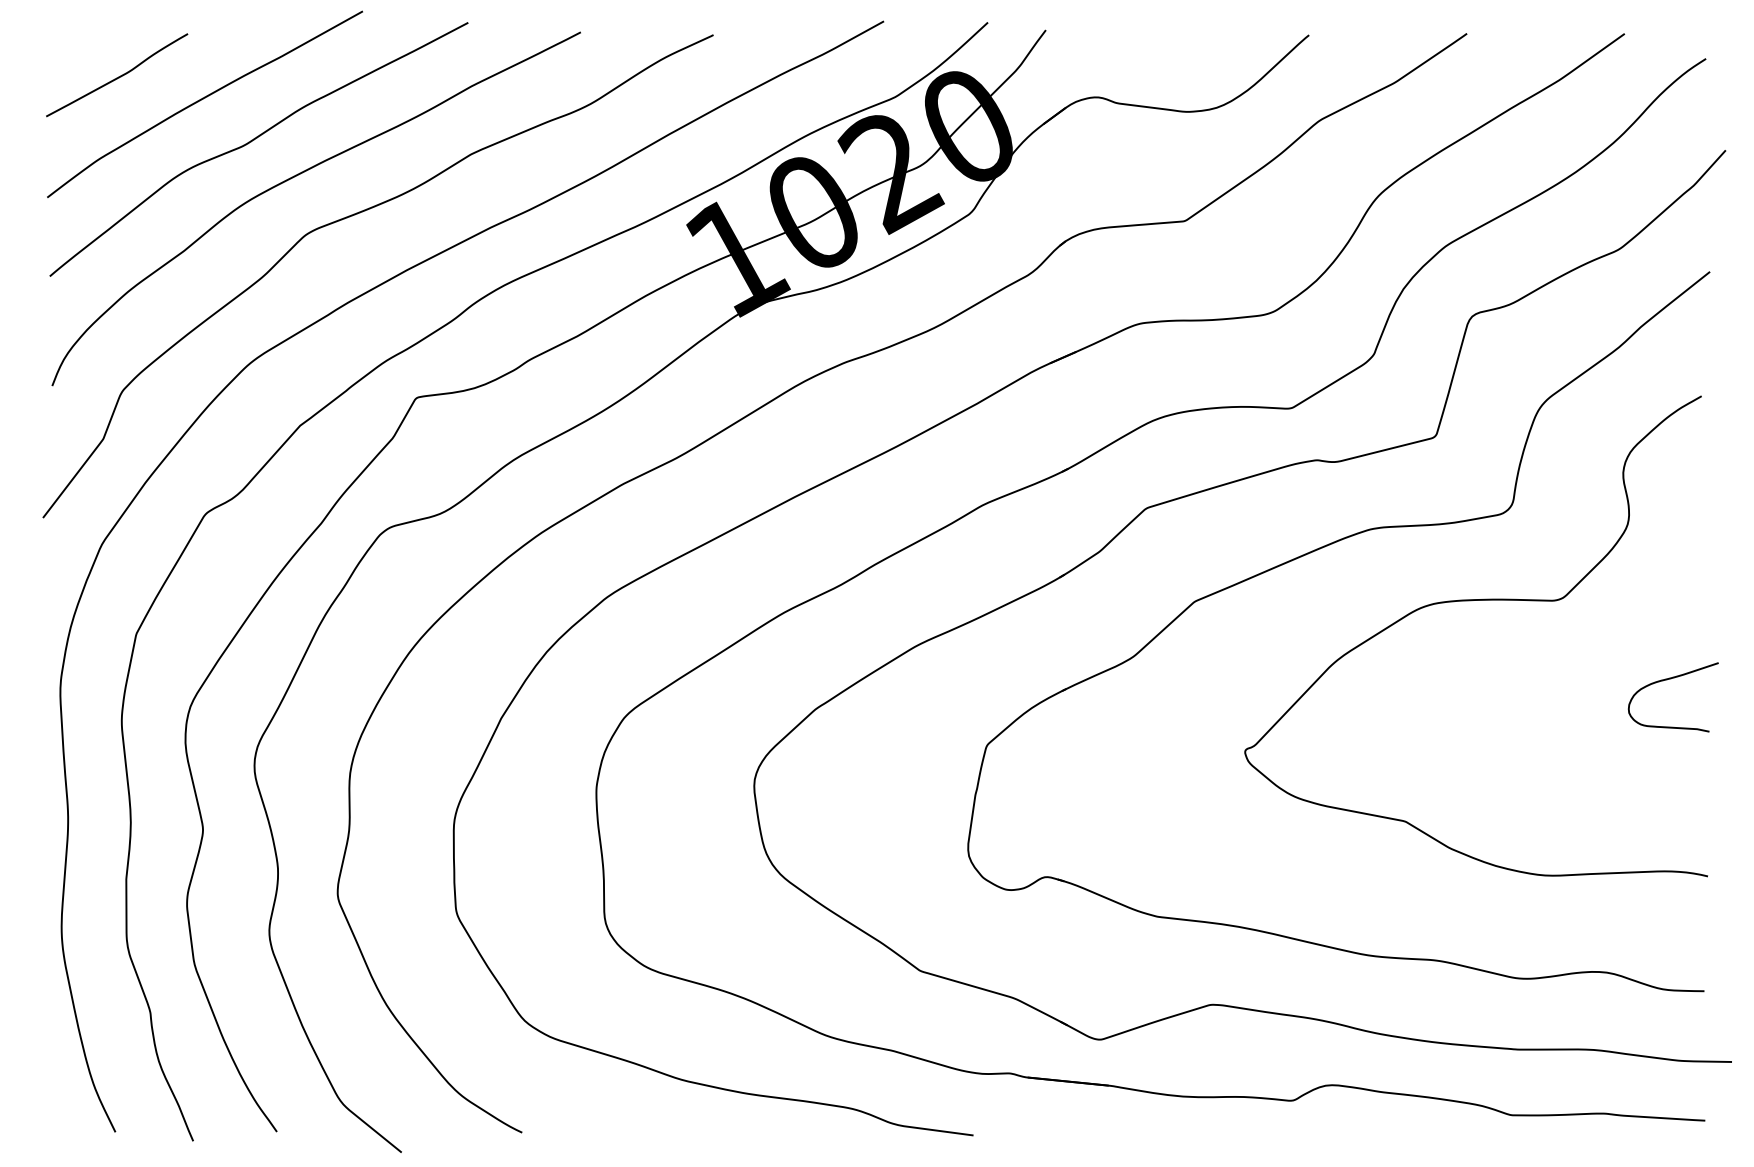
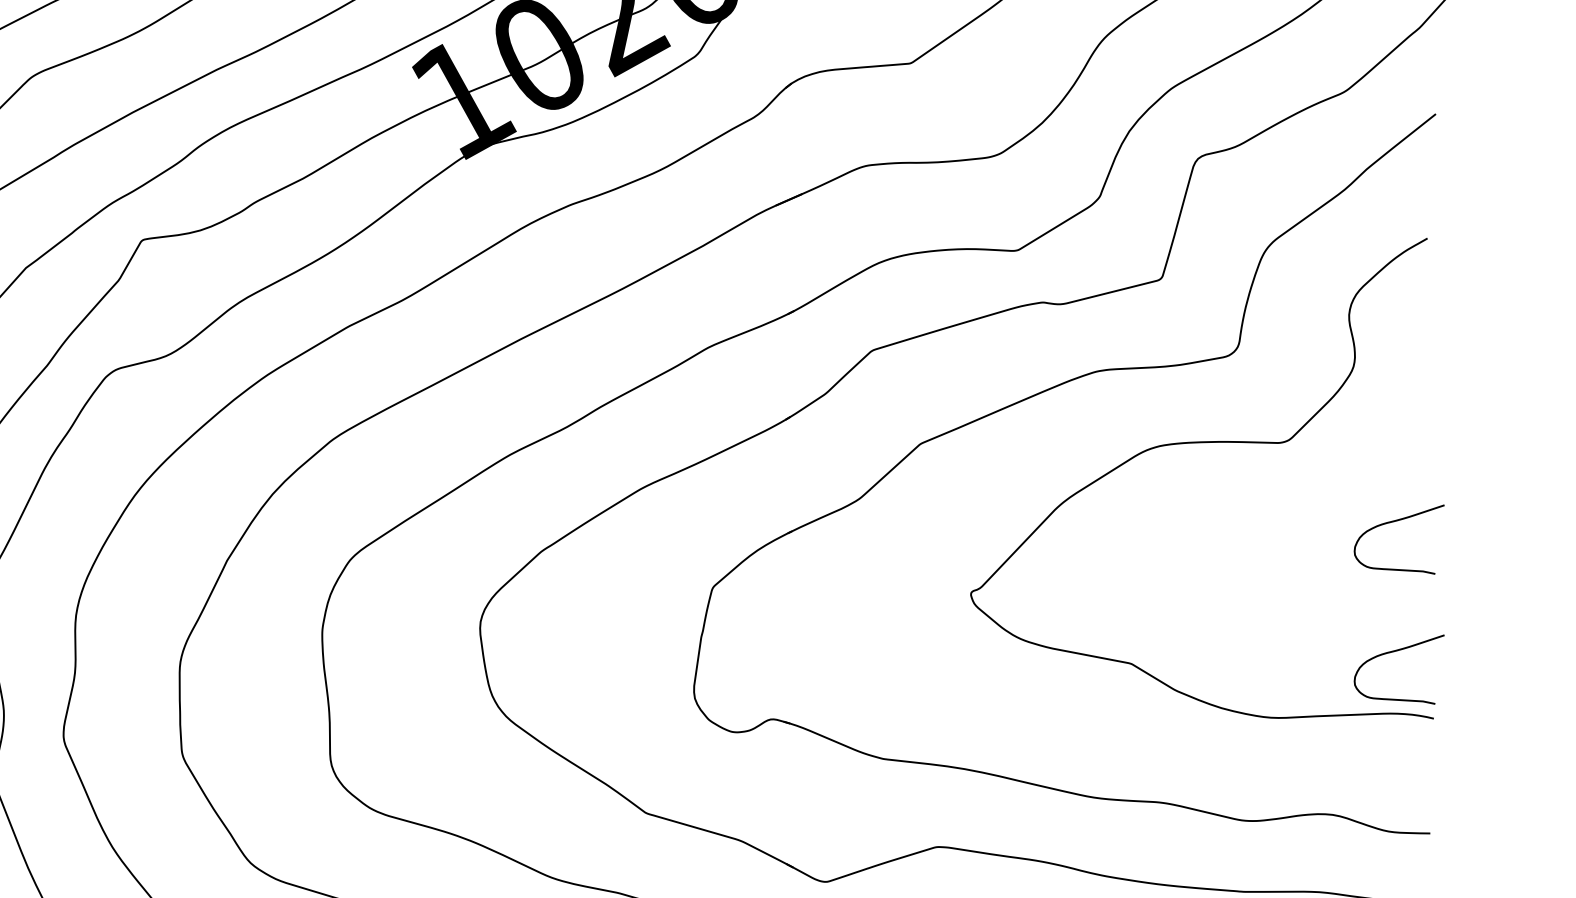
curve: (1667, 810) -> (1393, 652), added

